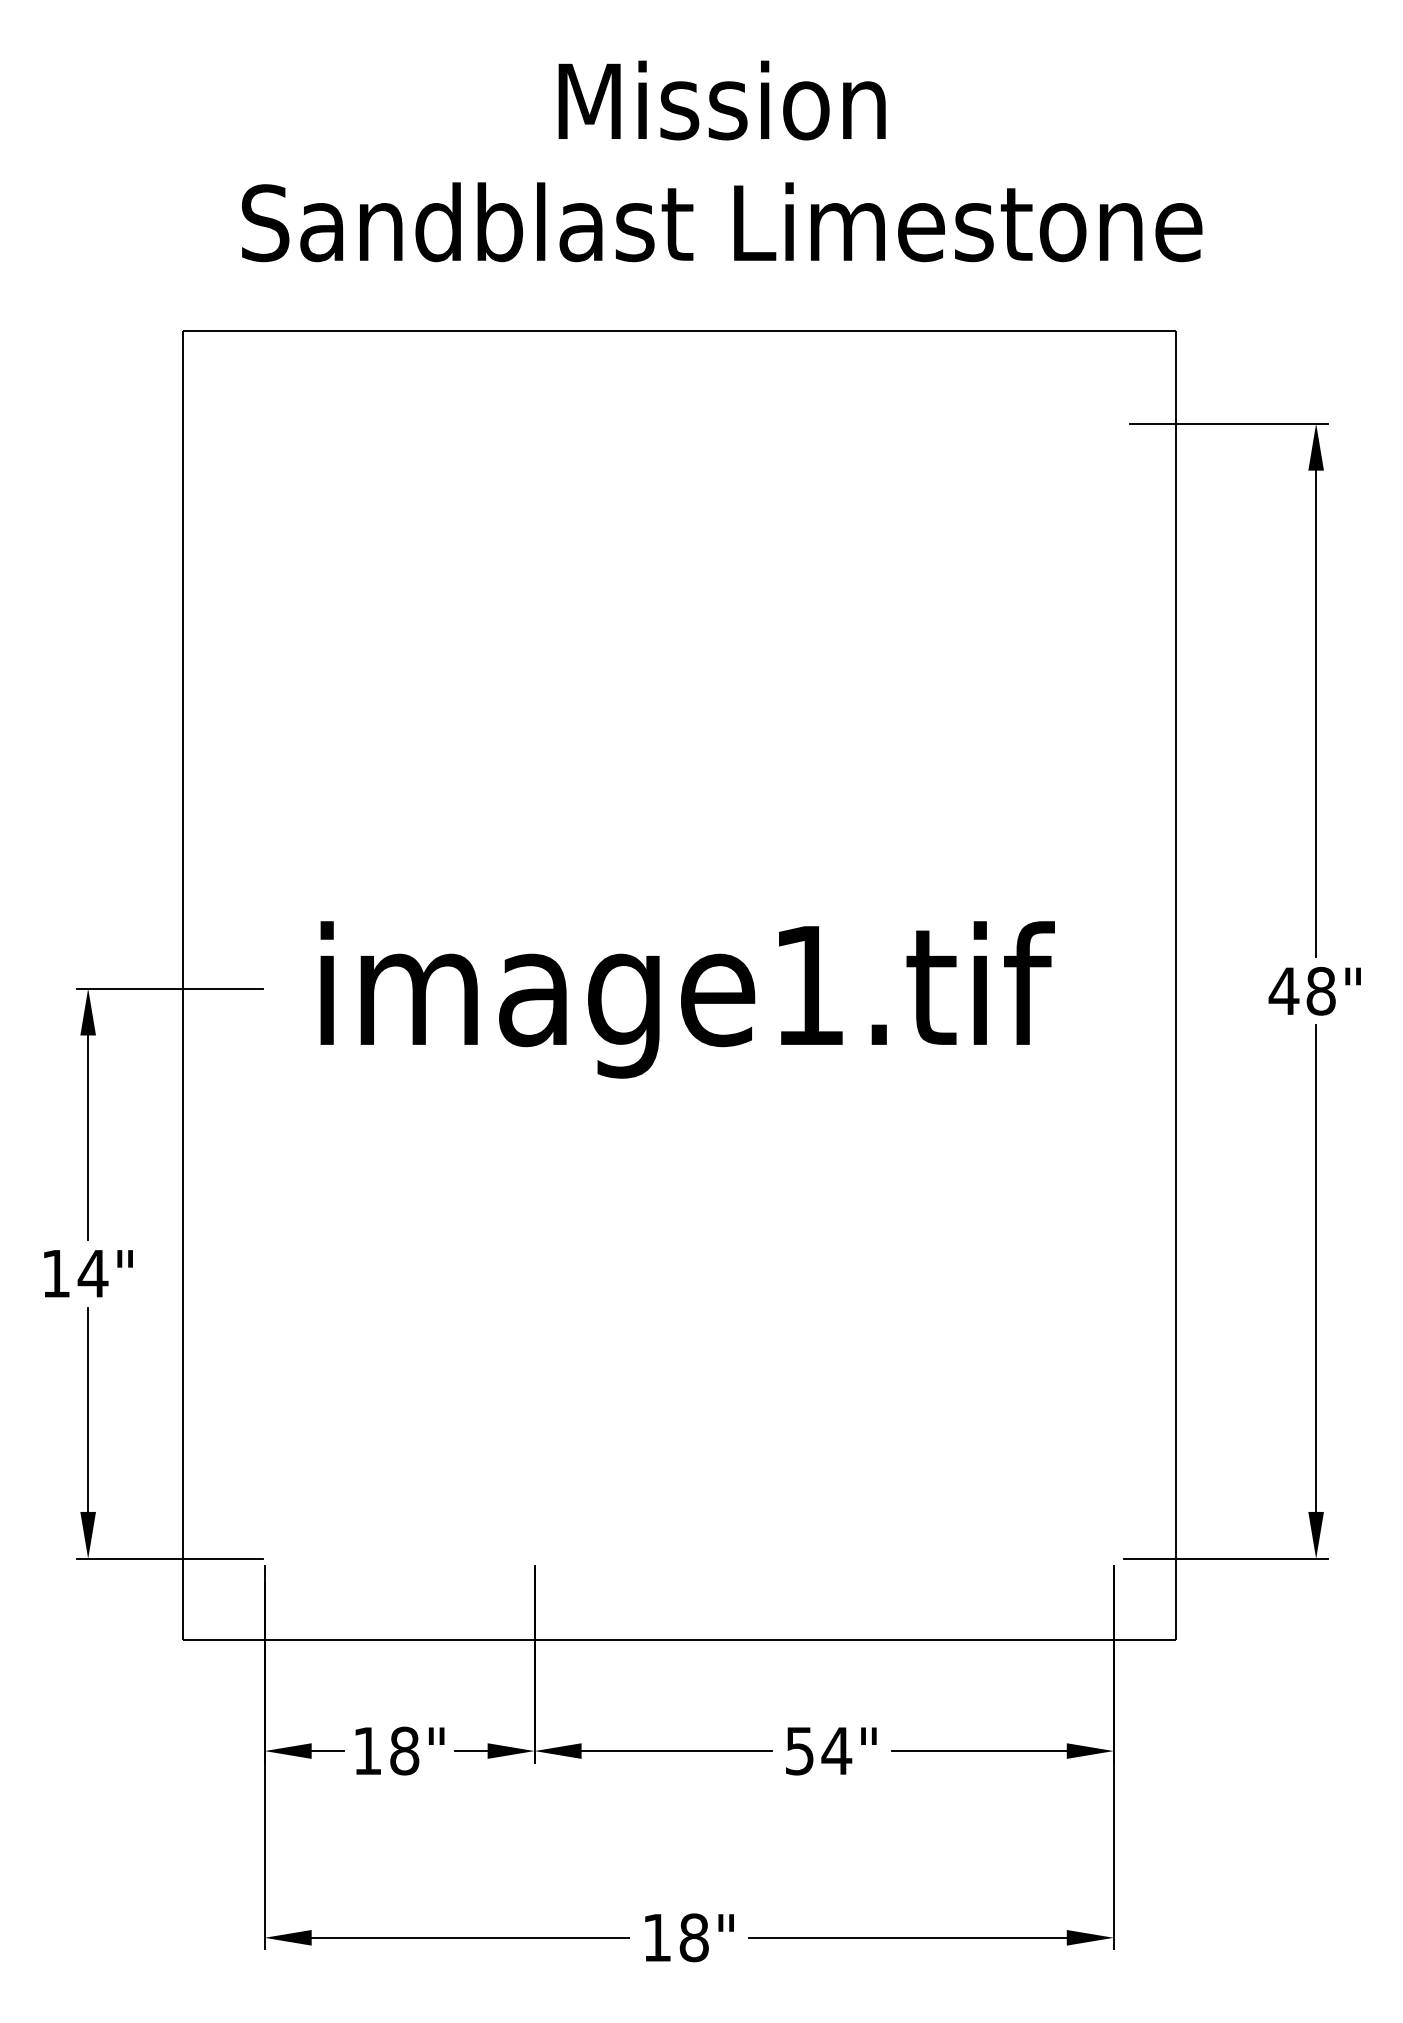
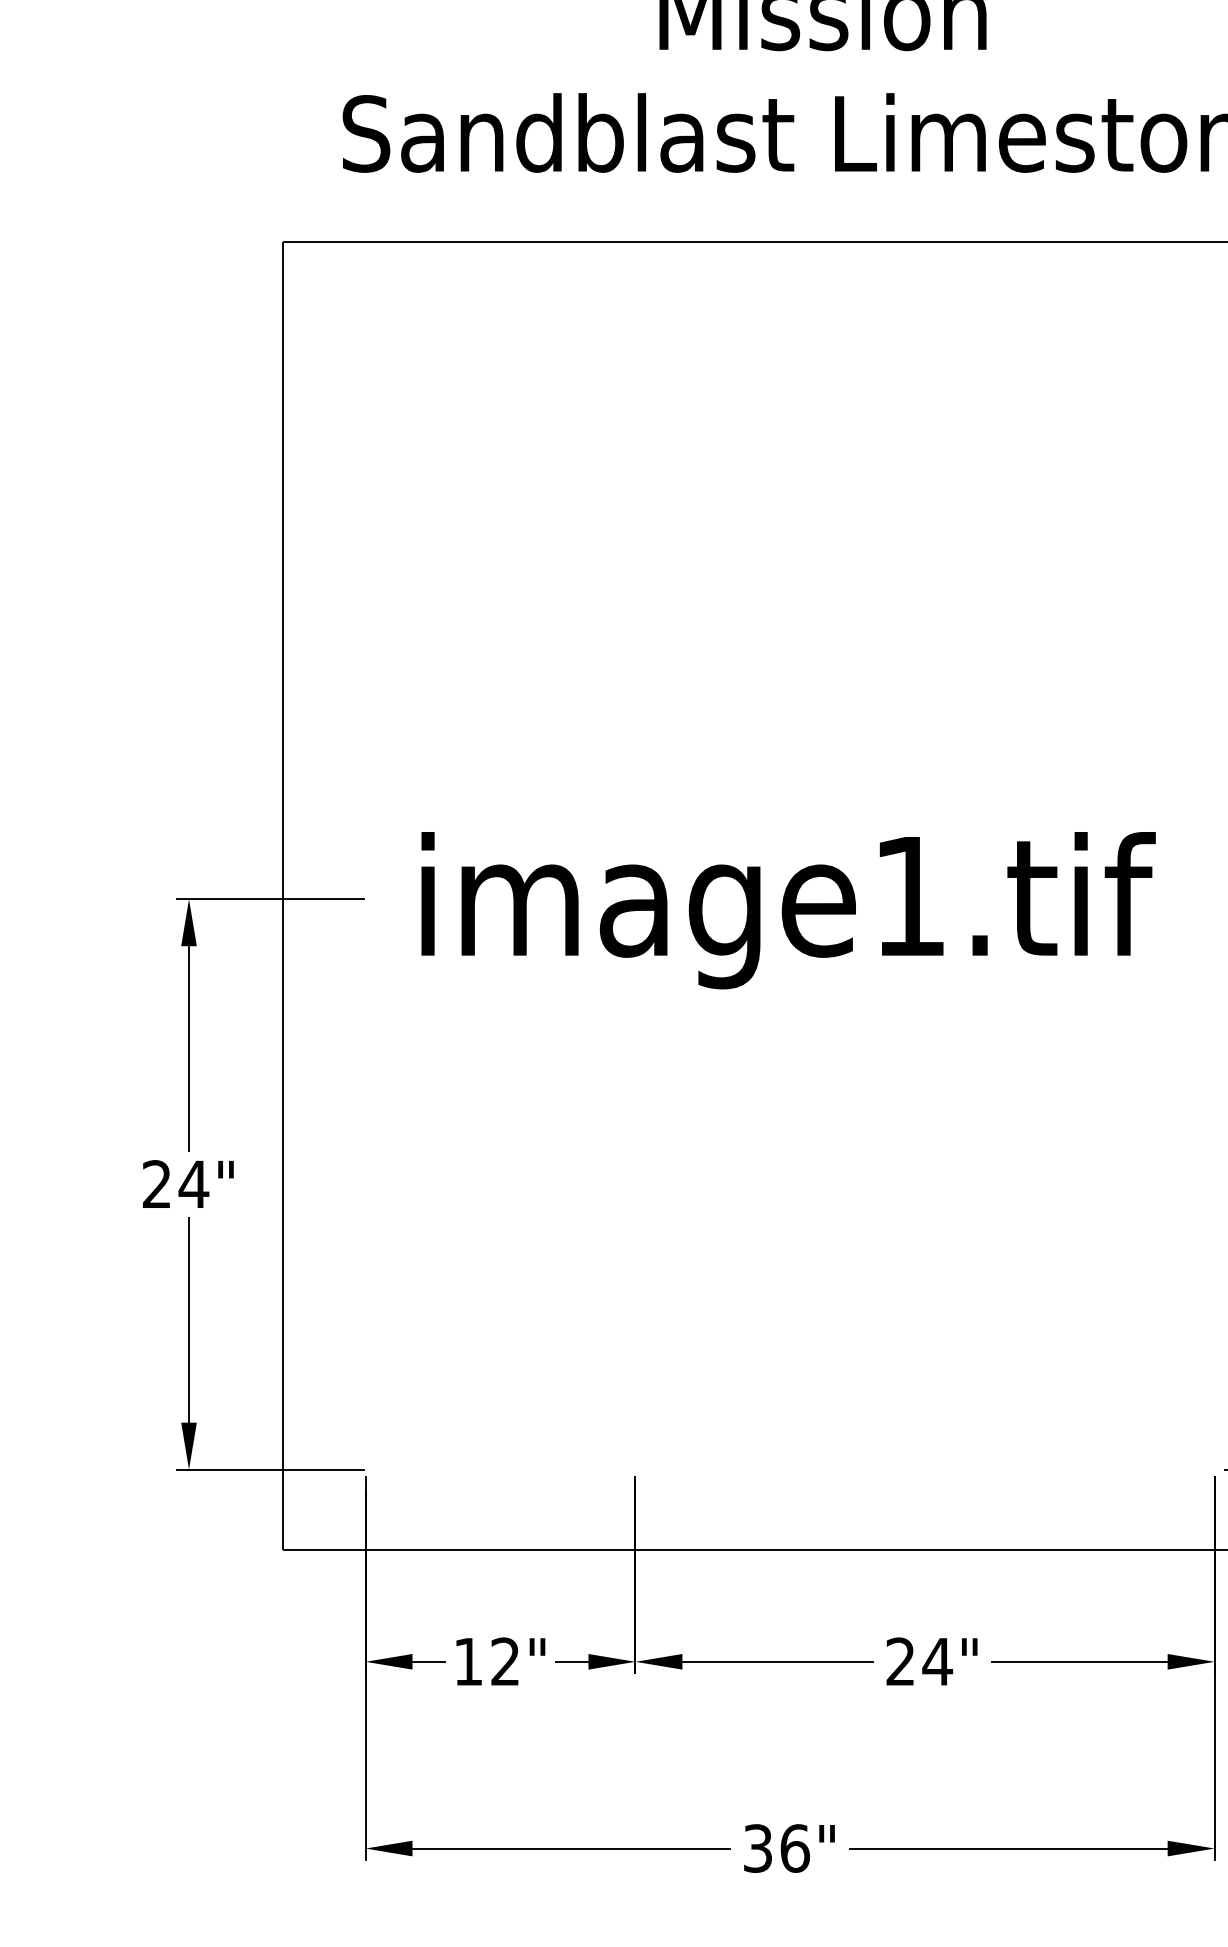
text: (55, 1273) -> (156, 1184), 14" -> 24"
text: (404, 1750) -> (505, 1661), 18" -> 12"
text: (799, 1750) -> (900, 1661), 54" -> 24"
text: (676, 1937) -> (777, 1848), 18" -> 36"

